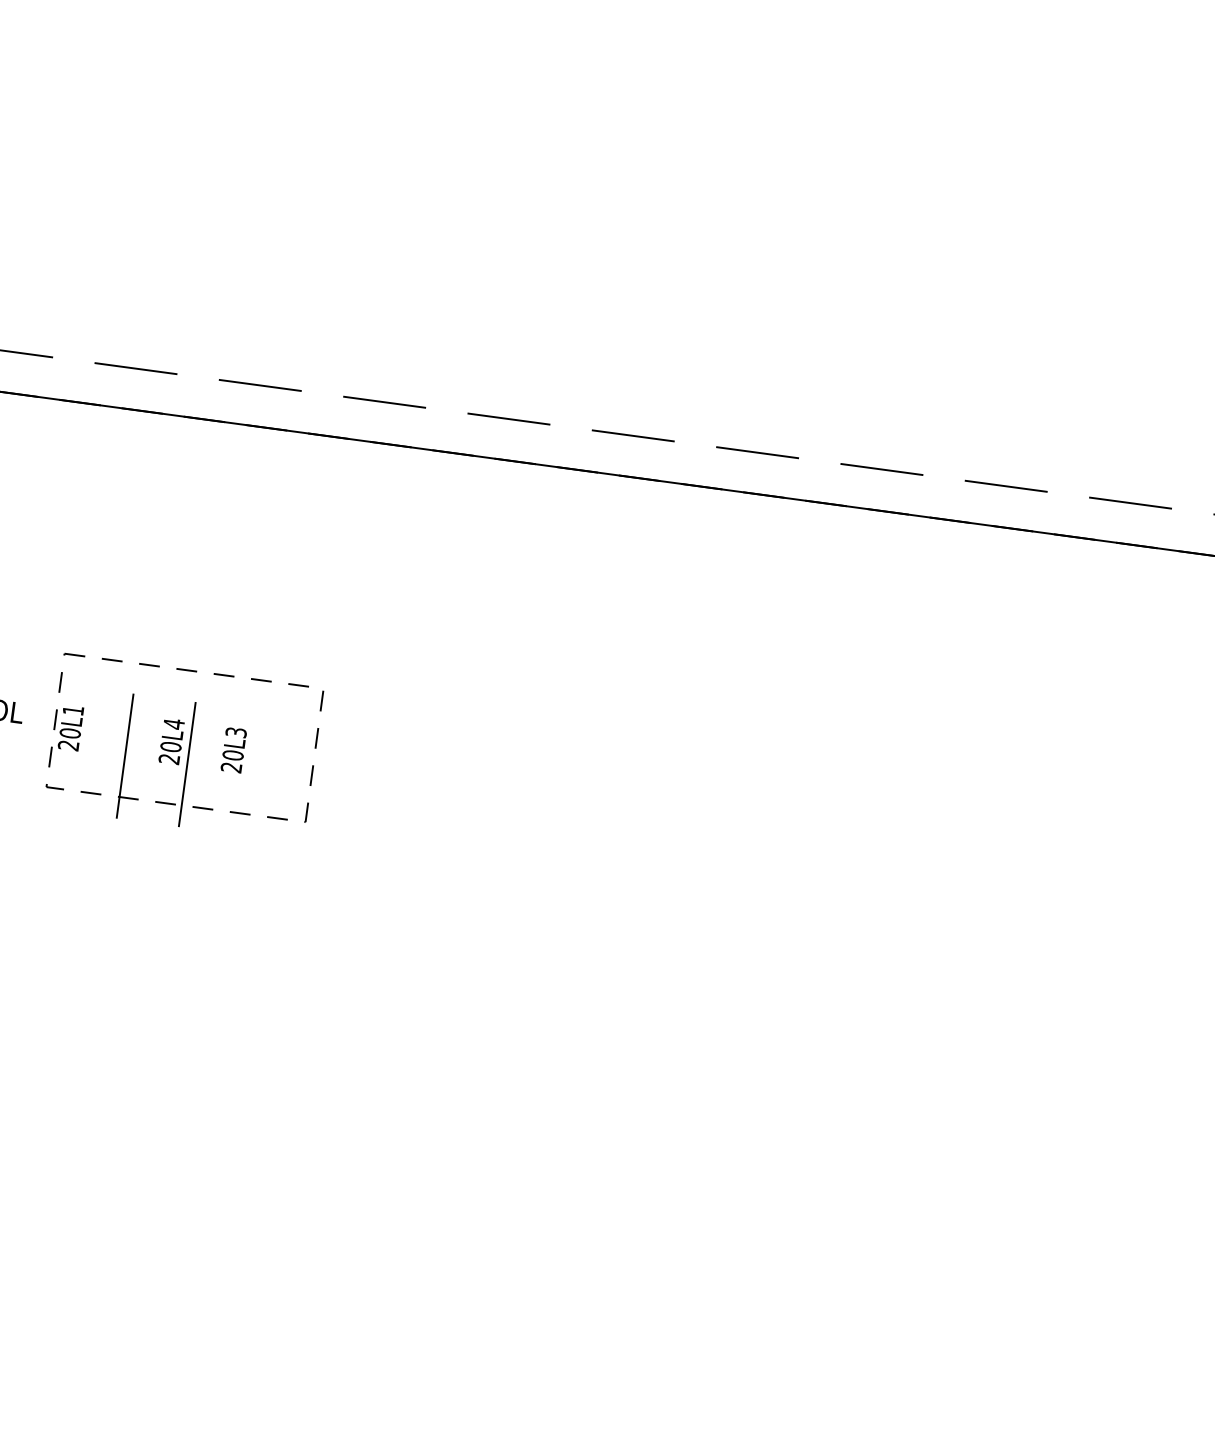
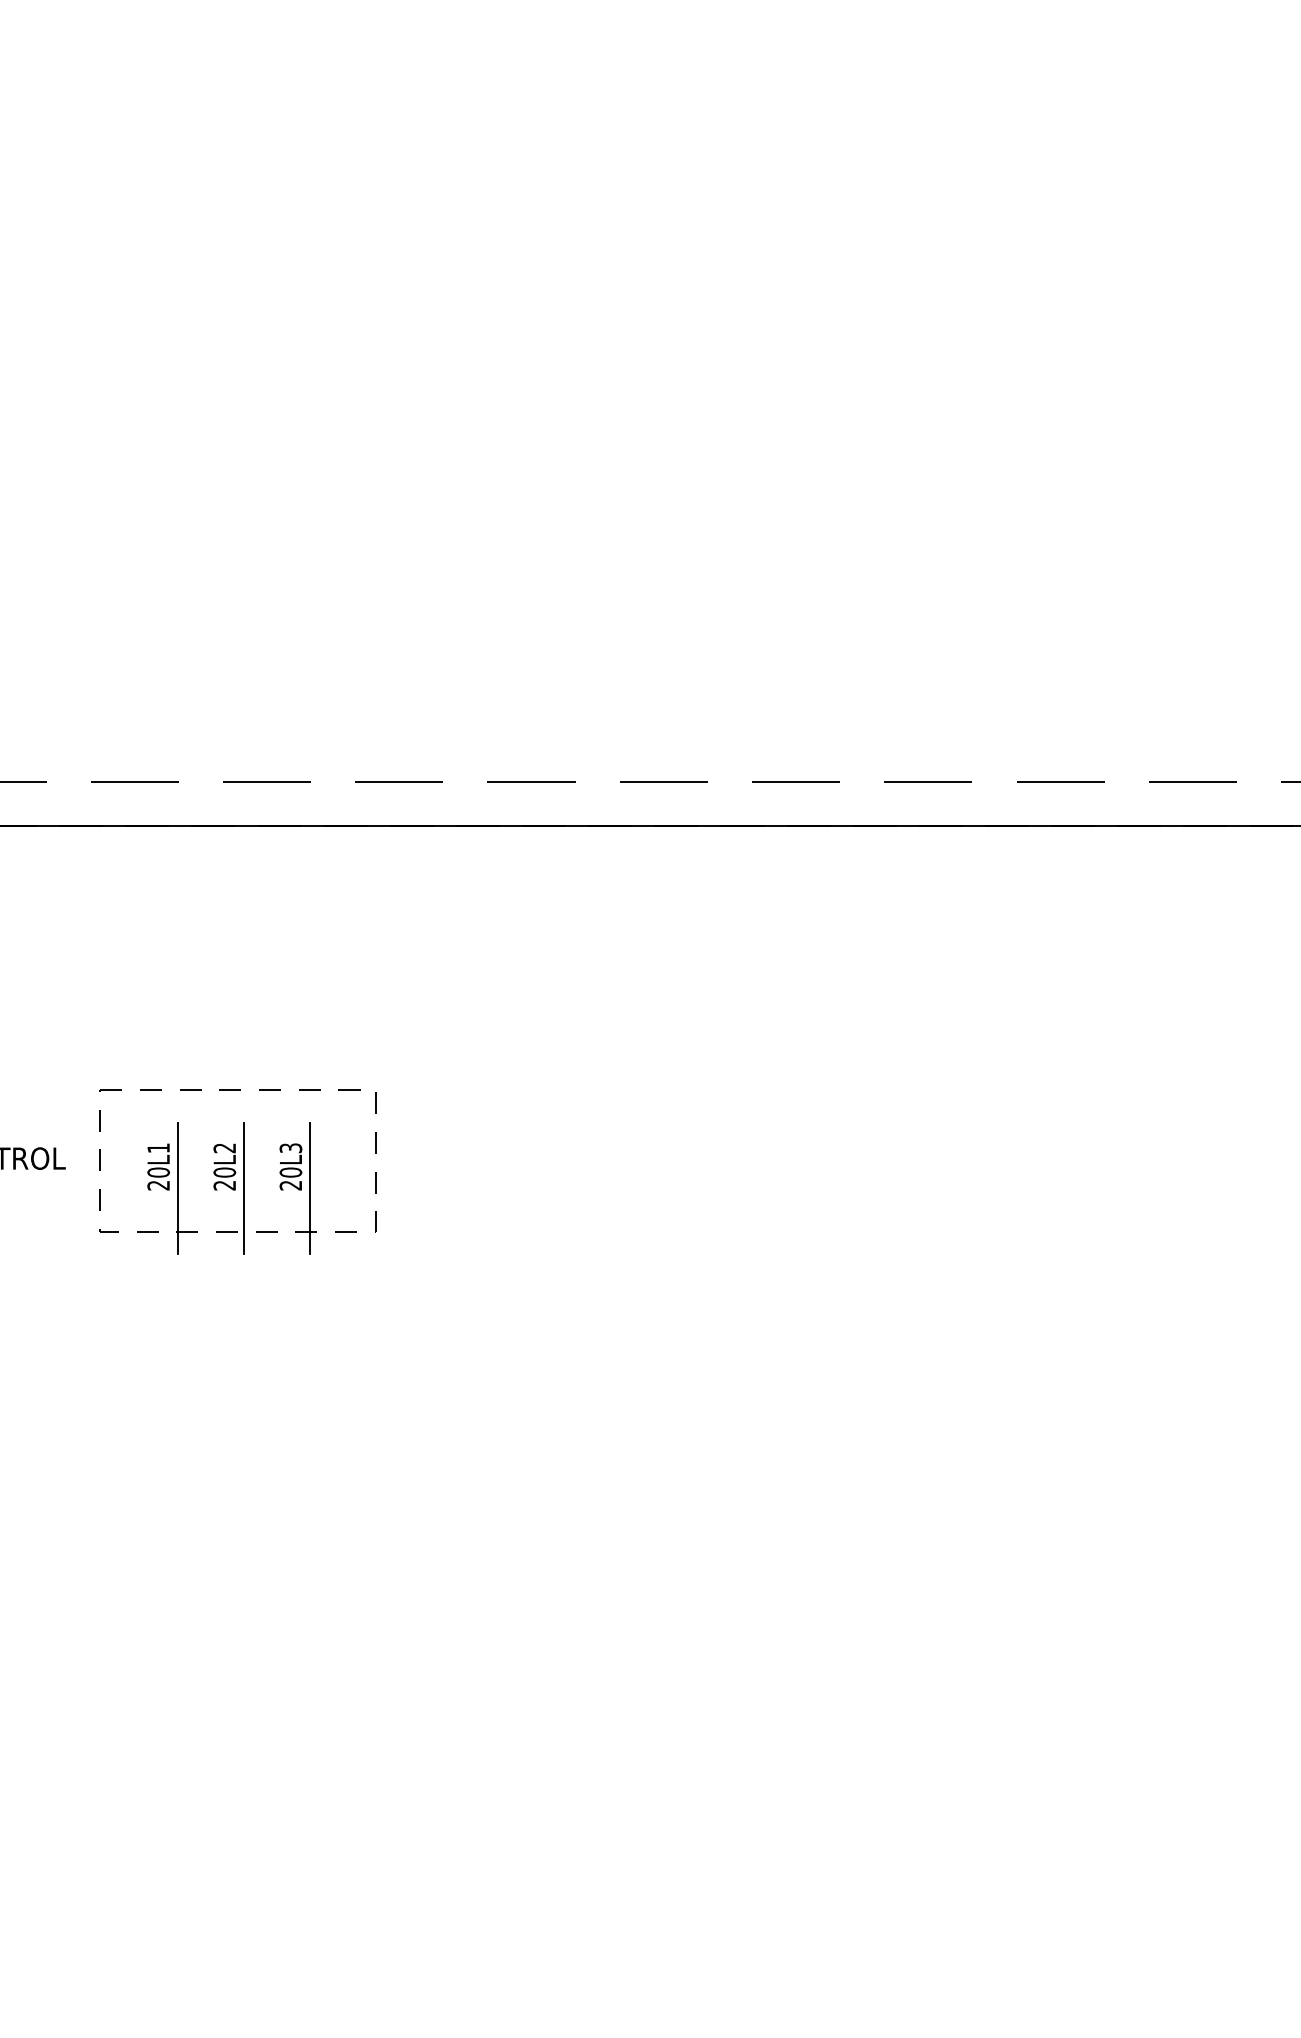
text: (173, 724) -> (224, 1148), 20L4 -> 20L2
text: (70, 727) -> (158, 1166), moved
line: (249, 772) -> (310, 1188), added

